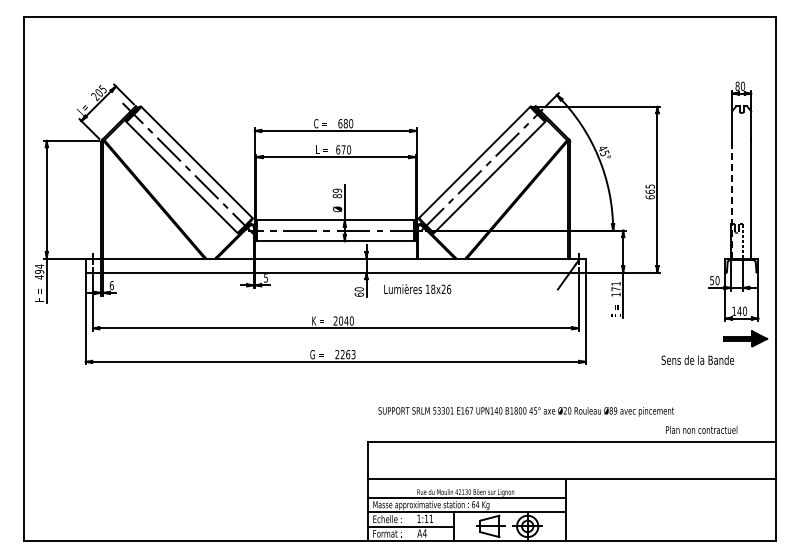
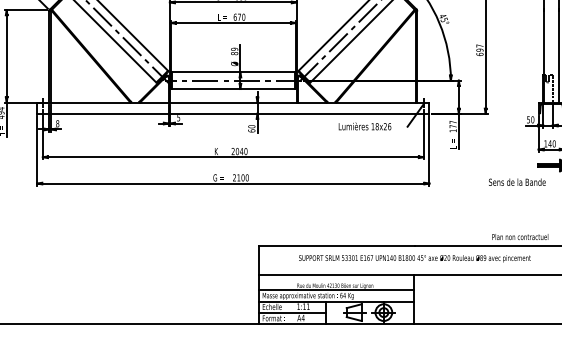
text: (649, 188) -> (479, 47), 665 -> 697
line: (732, 200) -> (544, 57), dashed -> solid
text: (615, 283) -> (452, 122), 171 -> 177
text: (111, 285) -> (57, 123), 6 -> 8
text: (417, 288) -> (364, 126), moved
text: (347, 354) -> (242, 177), 2263 -> 2100
text: (526, 411) -> (415, 258), moved

